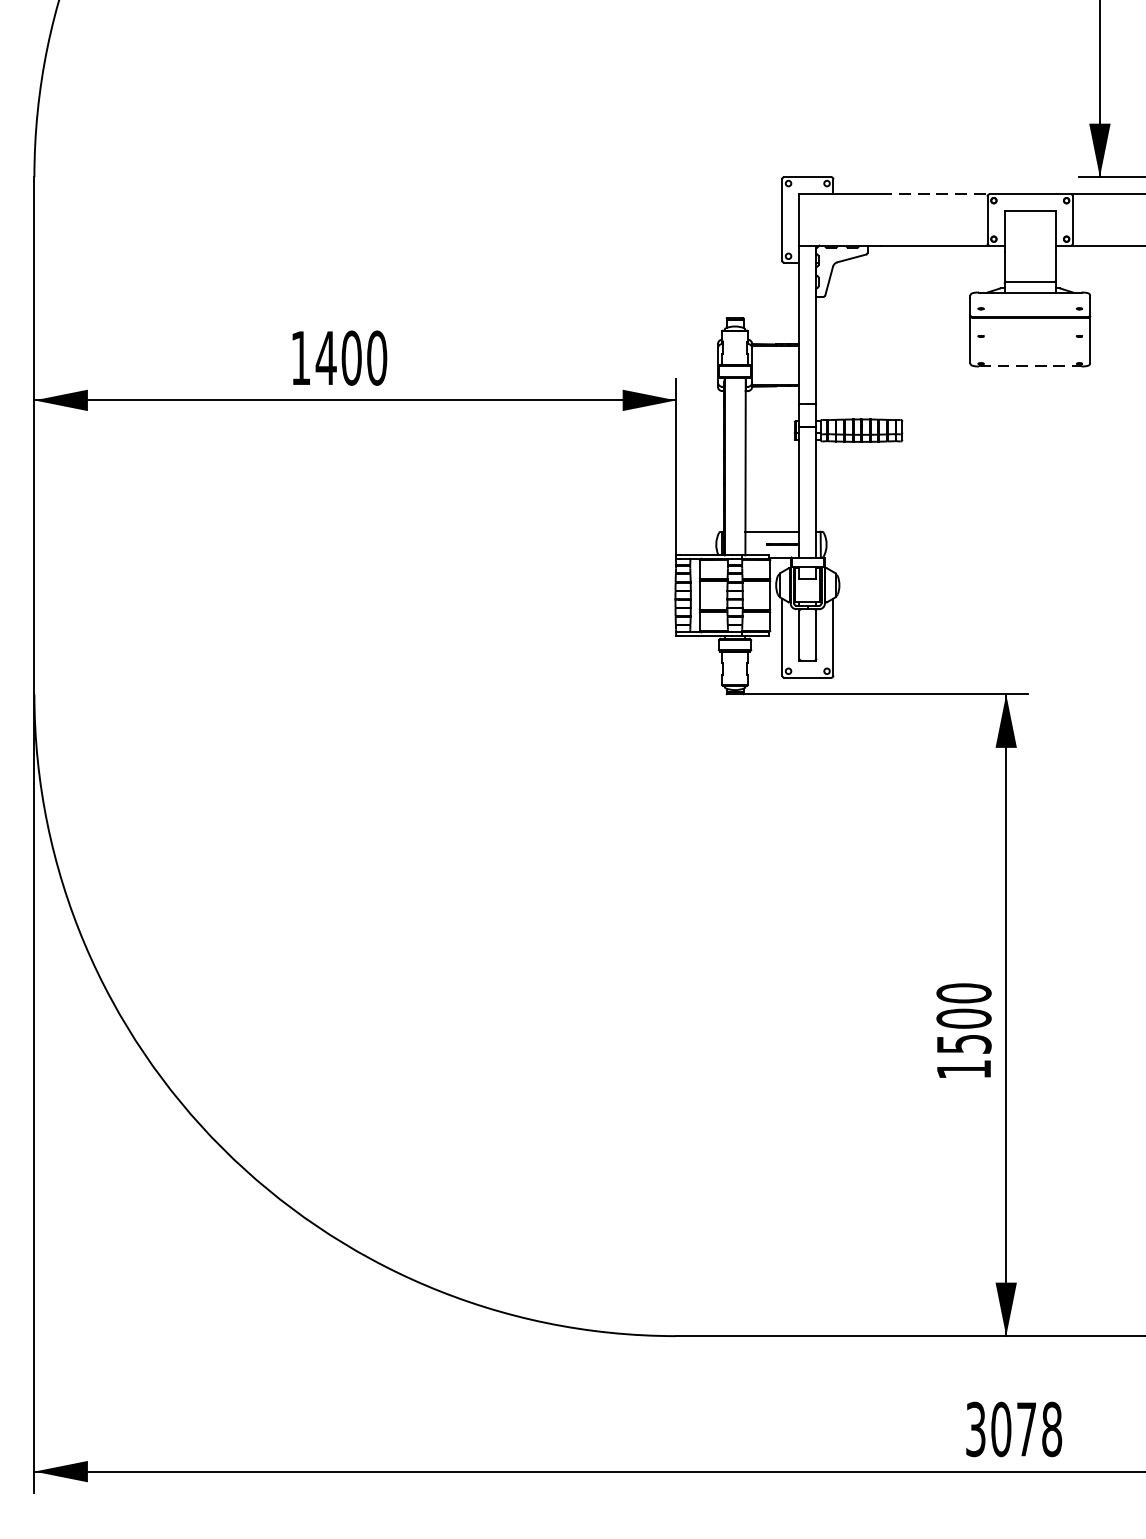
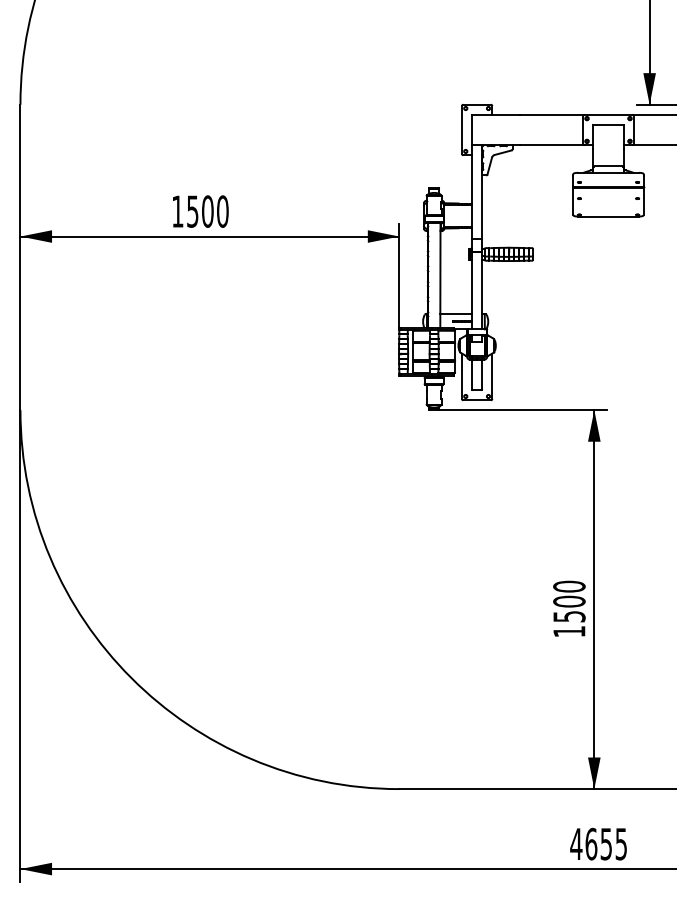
line: (935, 193) -> (552, 114), dashed -> solid
text: (325, 357) -> (192, 211), 1400 -> 1500
line: (1031, 366) -> (609, 216), dashed -> solid
text: (1013, 1428) -> (598, 843), 3078 -> 4655

